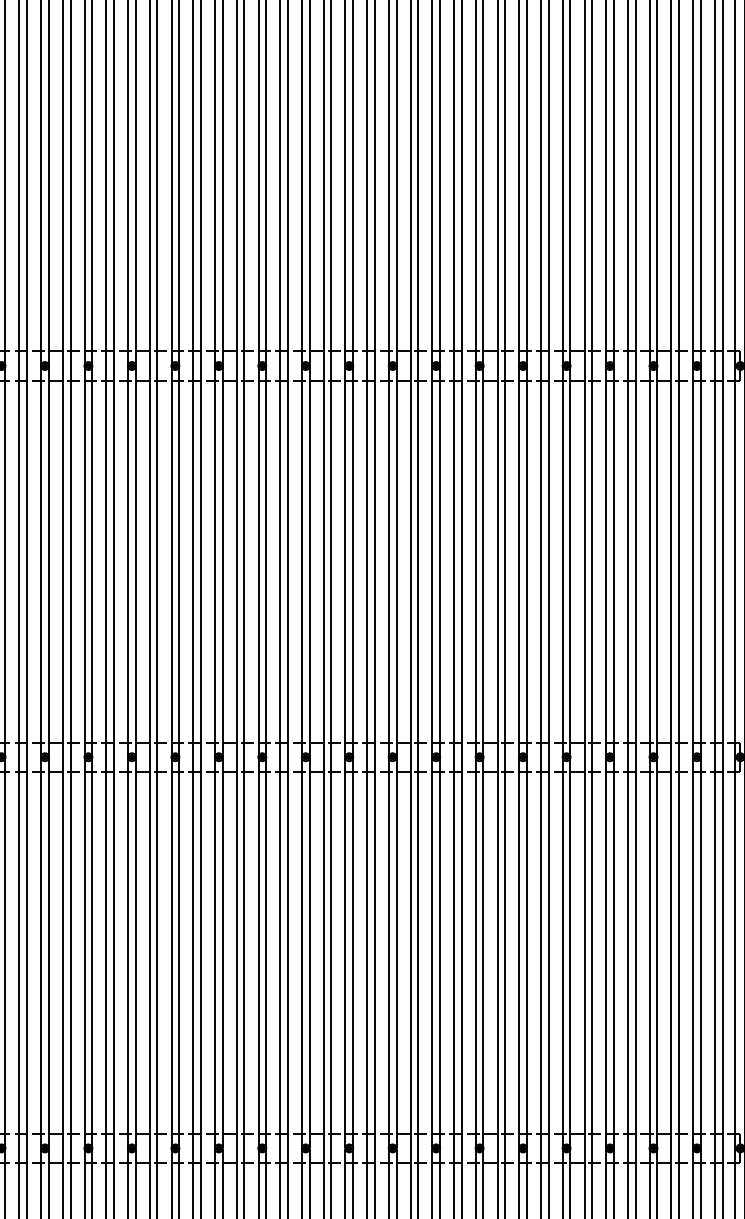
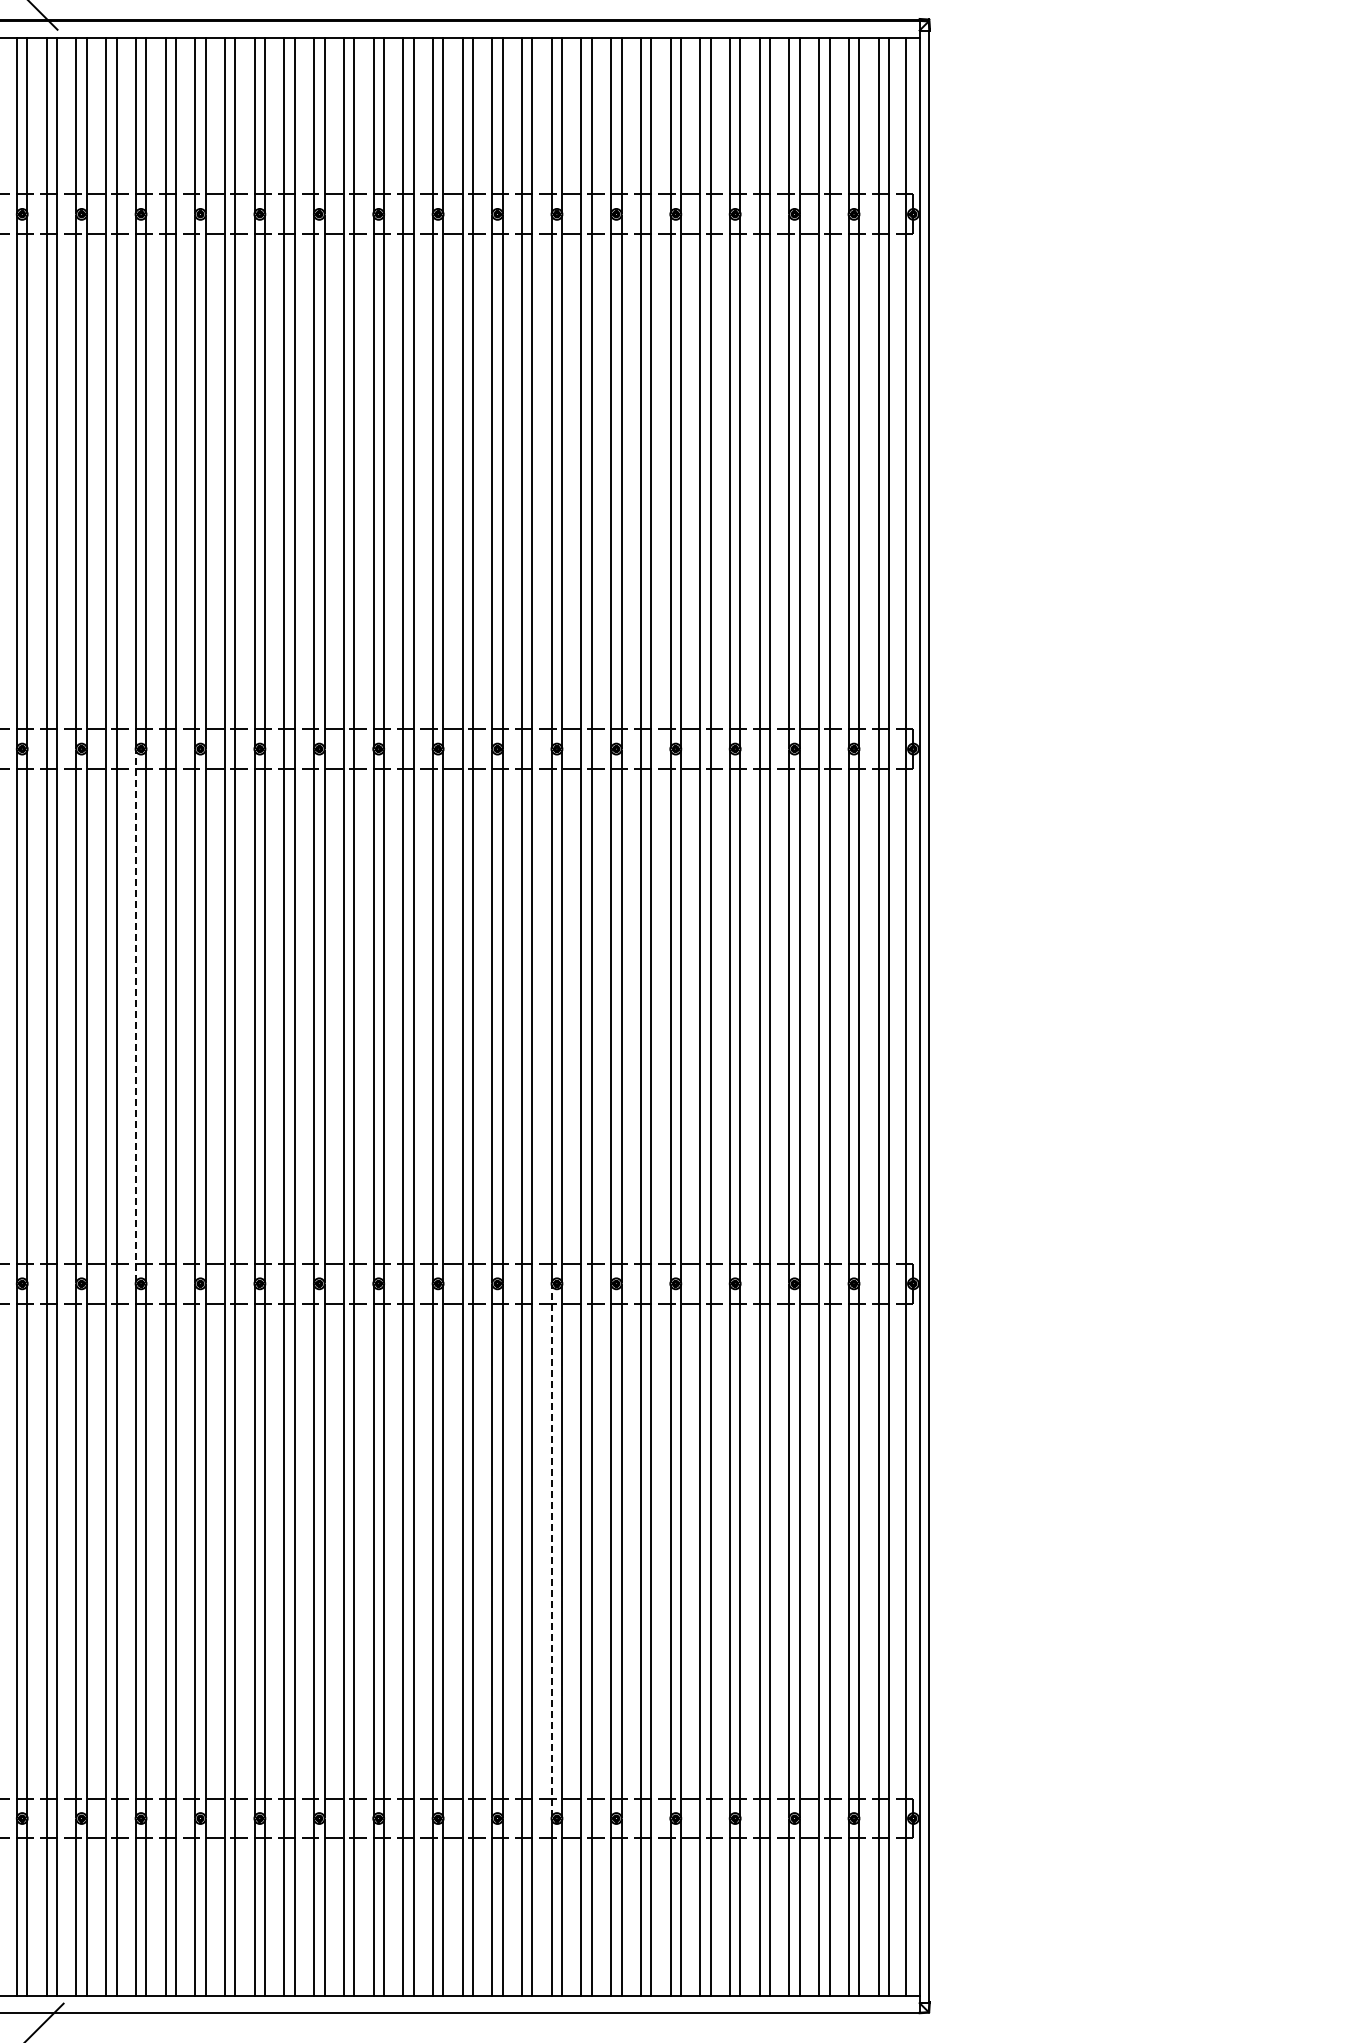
line: (171, 561) -> (135, 1016), solid -> dashed
line: (475, 953) -> (551, 1551), solid -> dashed

